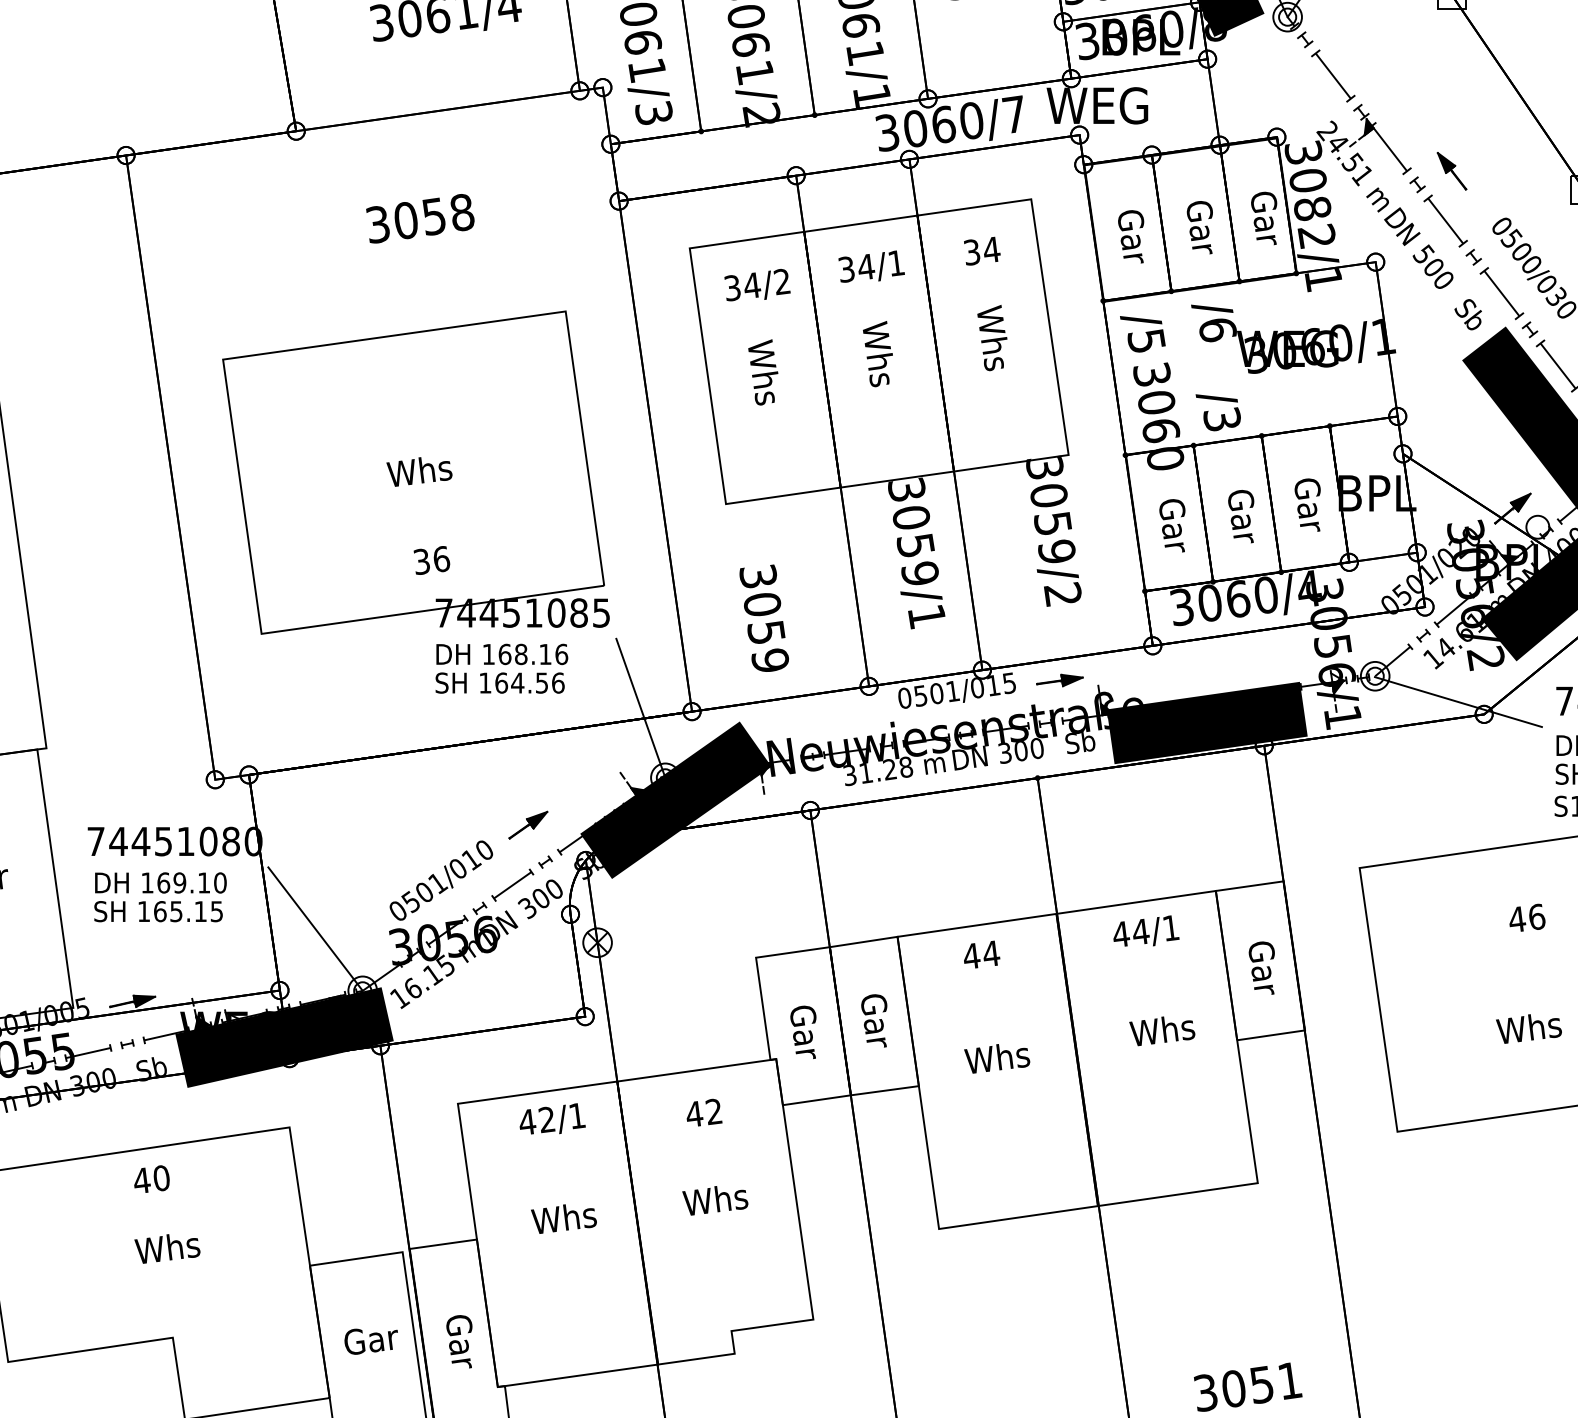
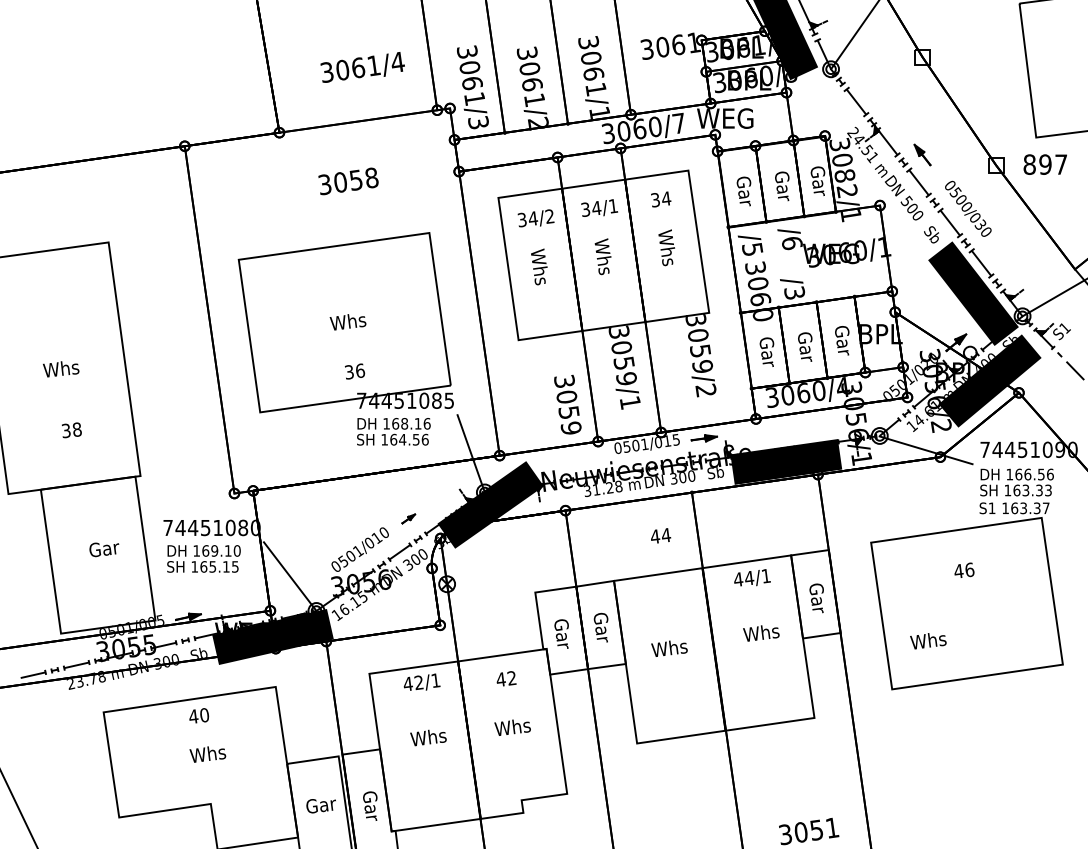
text: (763, 617) -> (567, 404), moved
part: (528, 824) -> (408, 518), size x0.6
text: (982, 954) -> (661, 535), moved
text: (1529, 1029) -> (928, 641), moved

